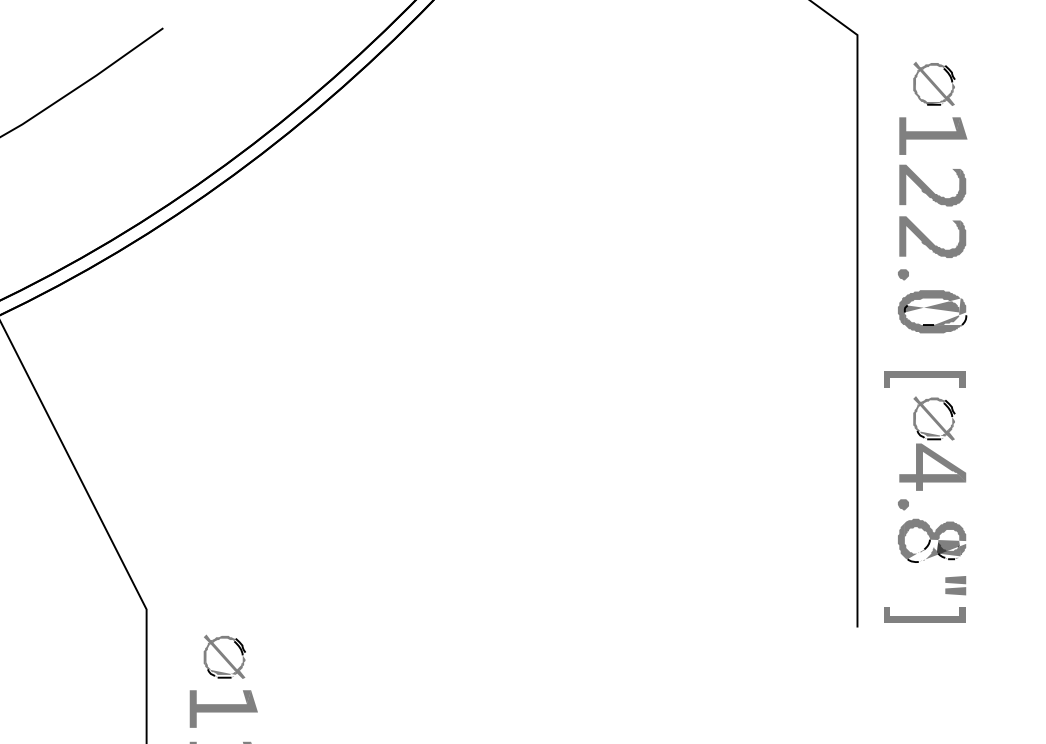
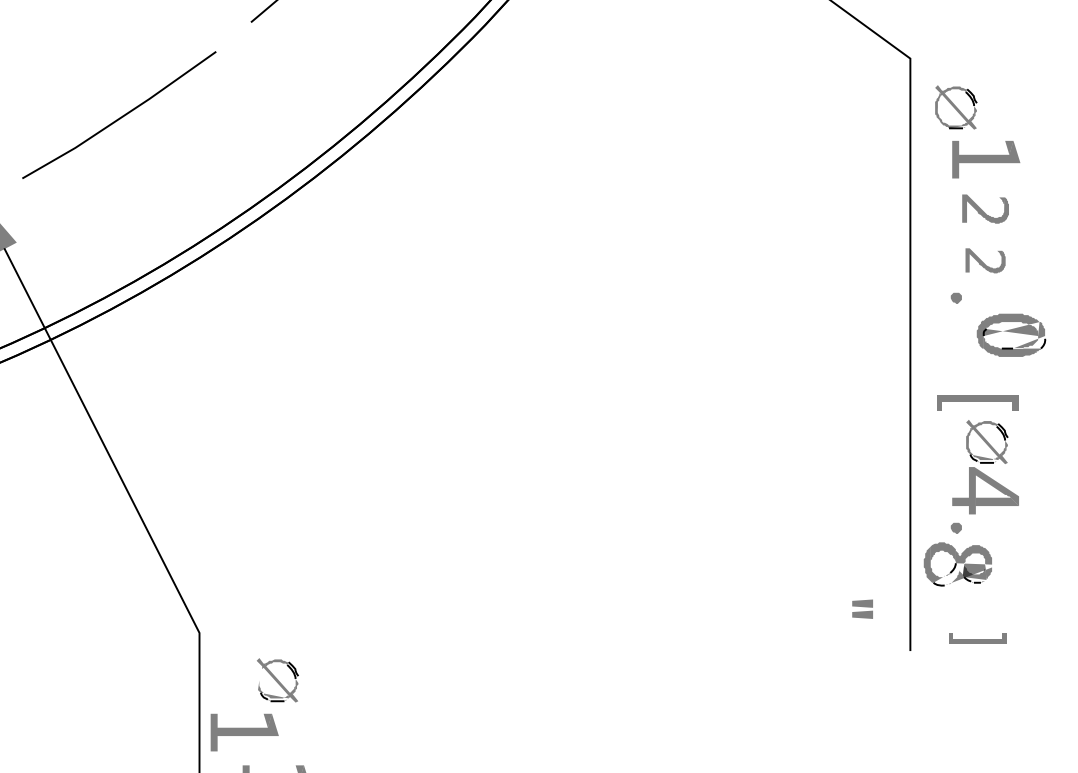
part: (934, 83) -> (956, 107), moved
part: (932, 184) -> (985, 208), size x0.7
part: (932, 236) -> (985, 260), size x0.6
part: (932, 310) -> (1011, 334), moved
part: (931, 540) -> (957, 564), moved
part: (955, 584) -> (862, 608), moved
part: (924, 614) -> (977, 638), size x0.7
fill: (206, 654) -> (259, 678), removed
part: (223, 708) -> (244, 732), moved

